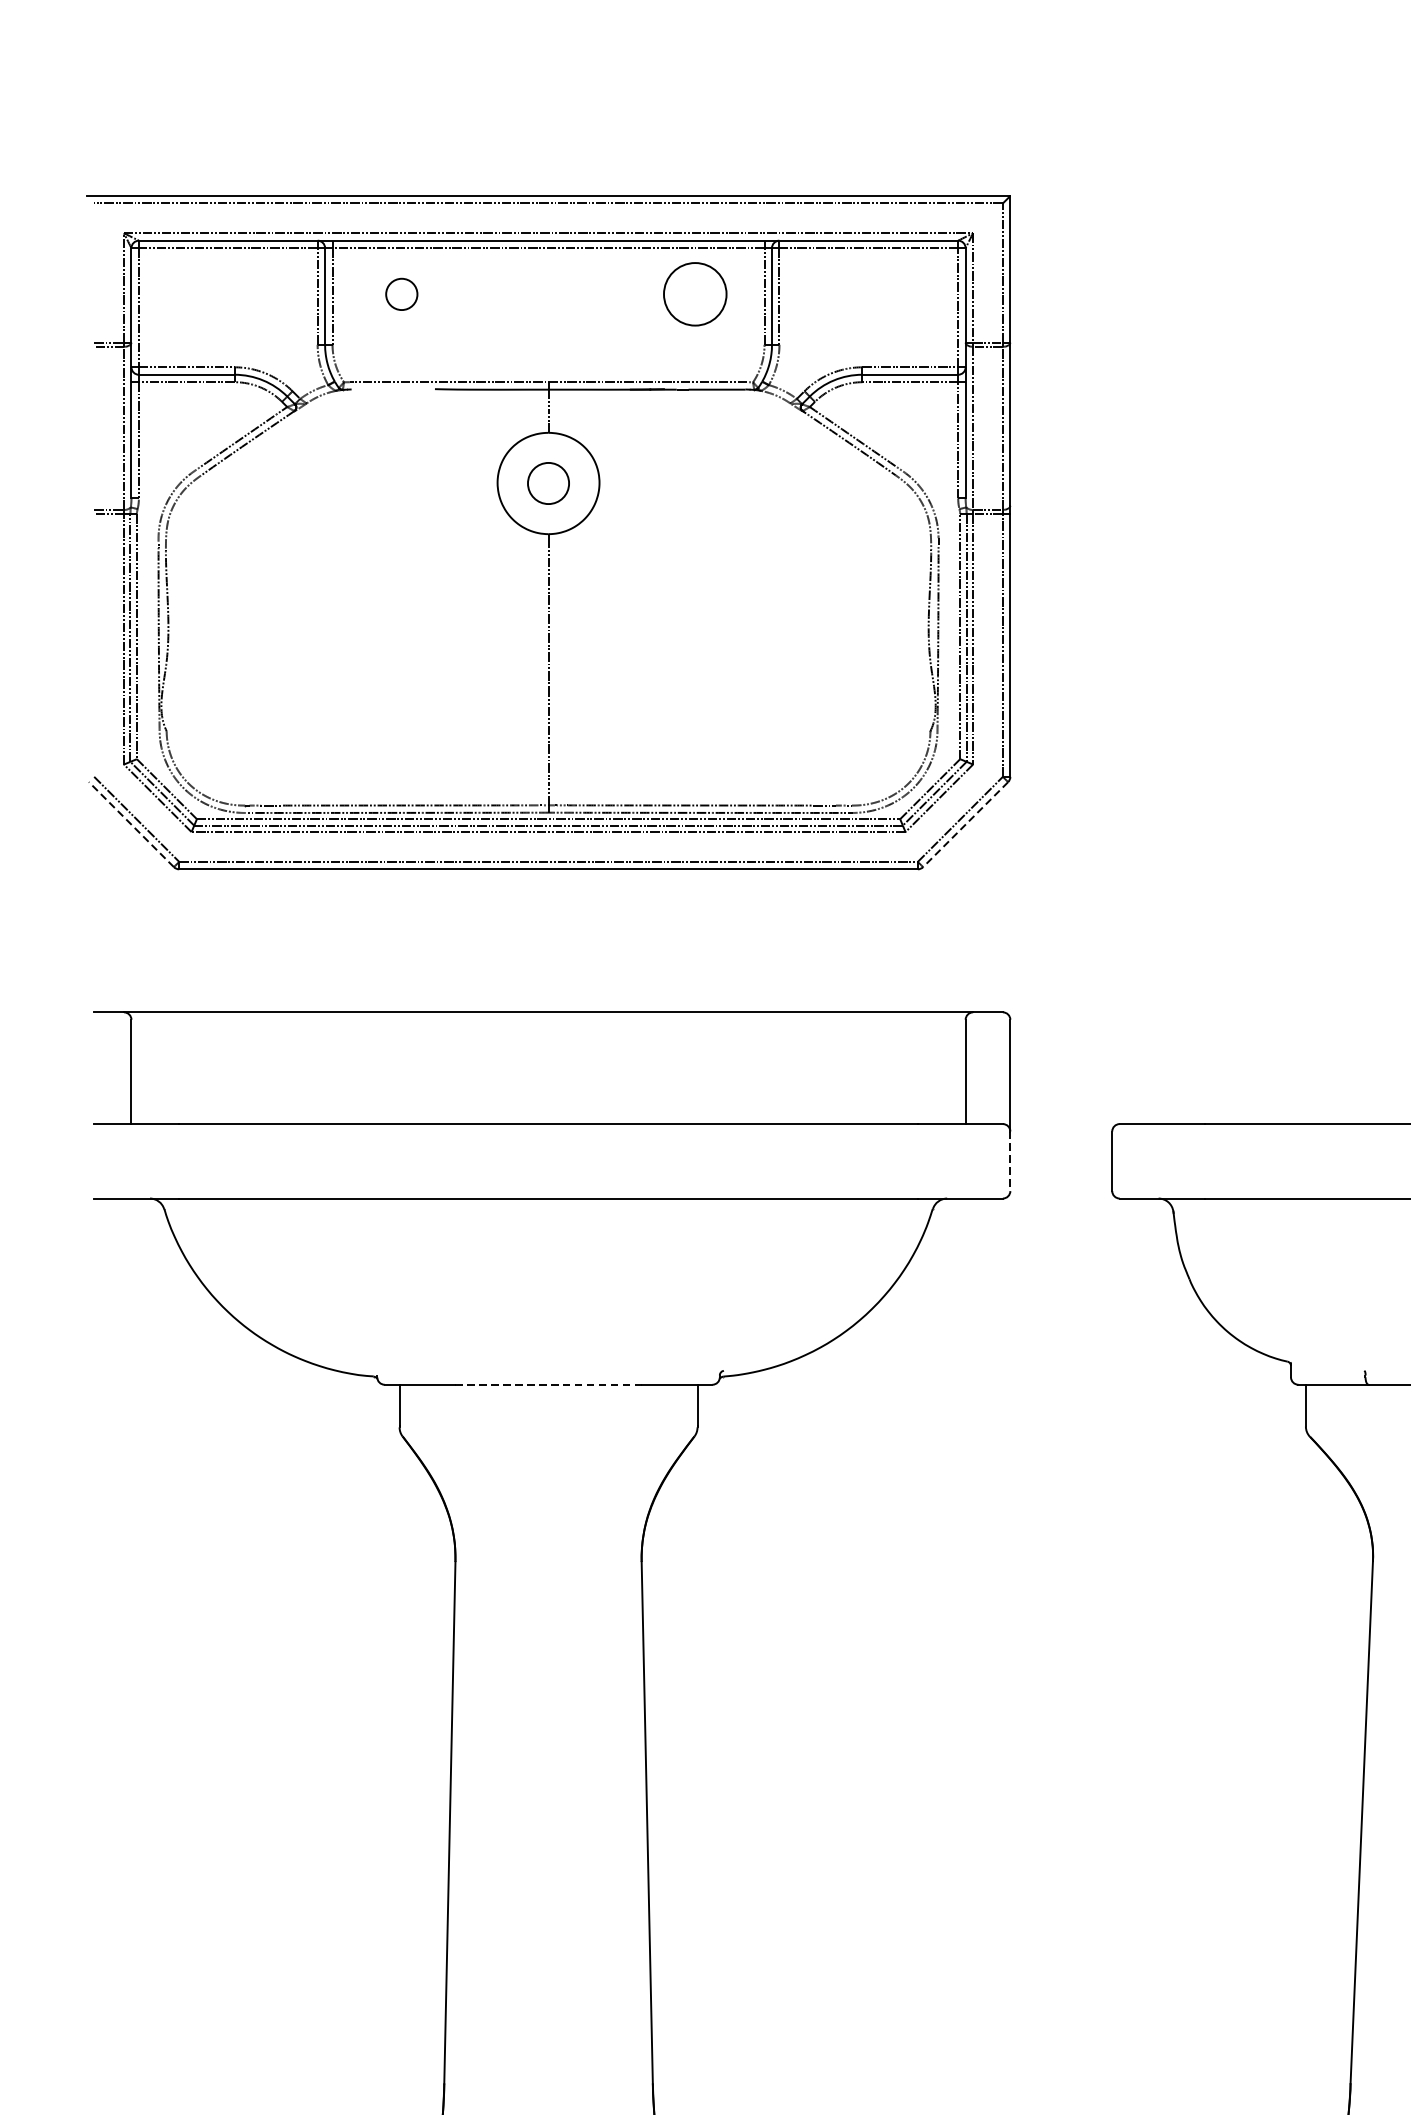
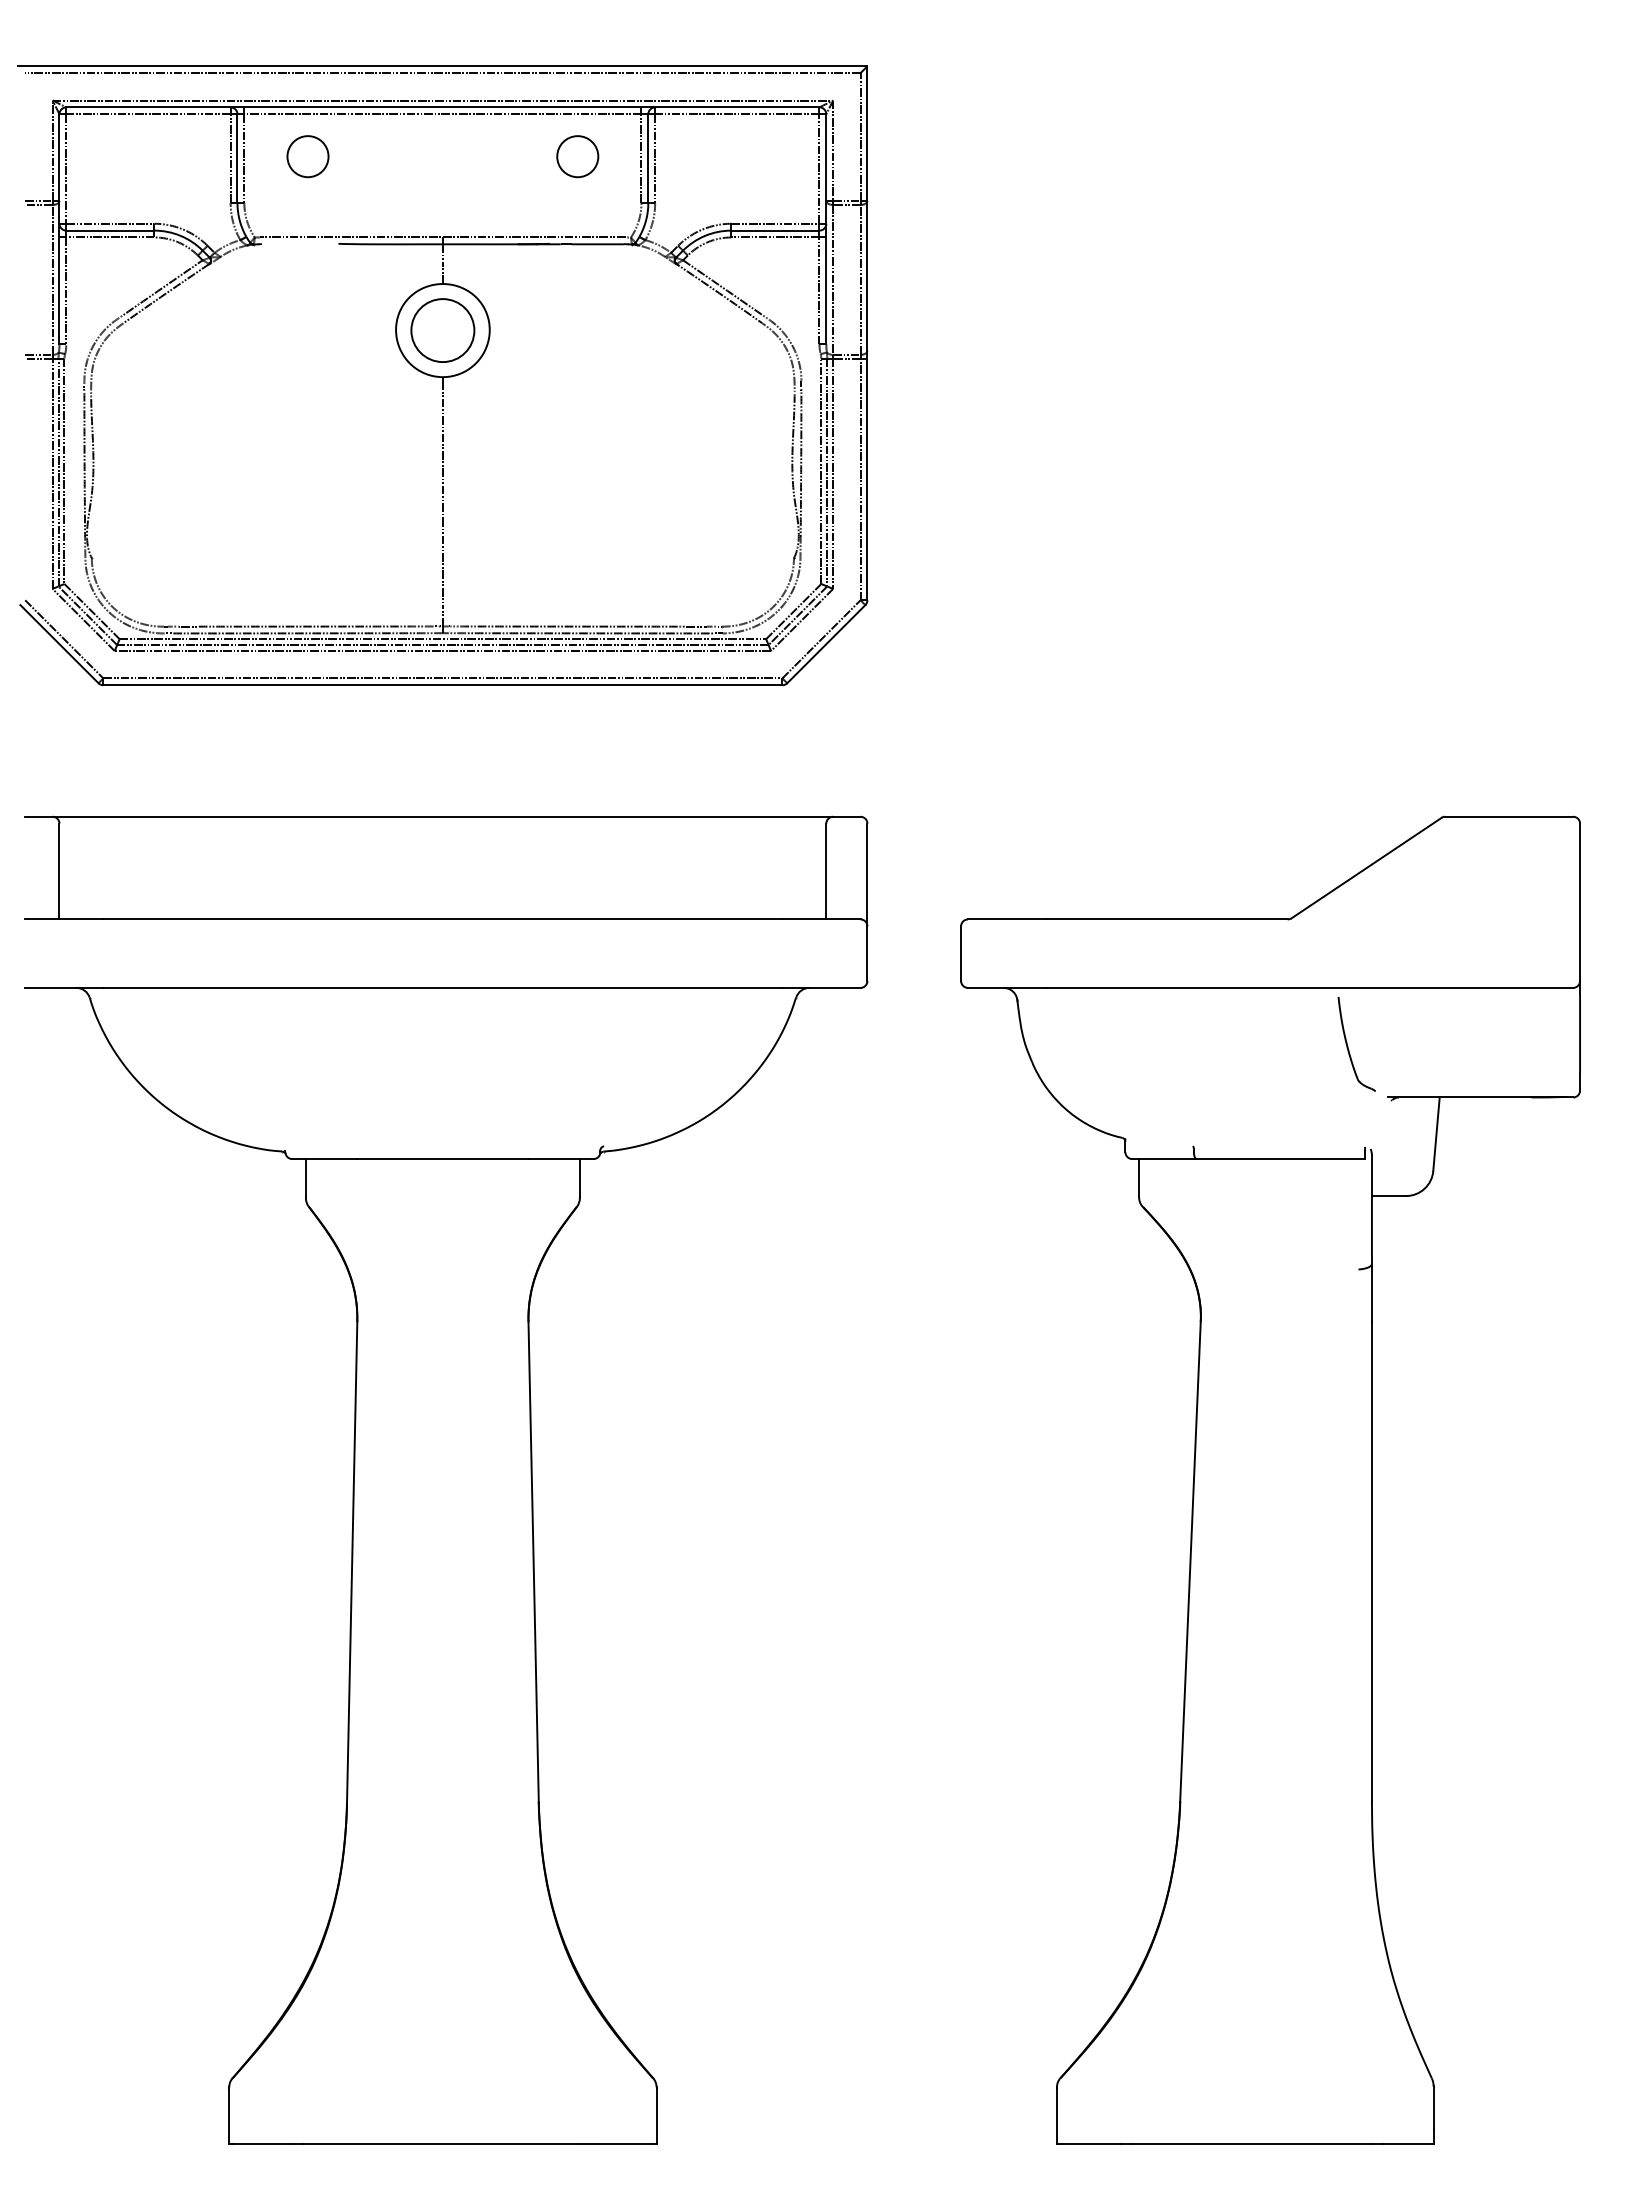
circle: (401, 294) -> (307, 156), size x1.43
circle: (694, 294) -> (577, 156), size x0.71
circle: (548, 483) -> (442, 330), size x1.67
line: (131, 823) -> (59, 643), dashed -> solid
line: (964, 824) -> (825, 644), dashed -> solid
line: (1010, 1162) -> (867, 954), dashed -> solid
line: (548, 1385) -> (442, 1159), dashed -> solid

